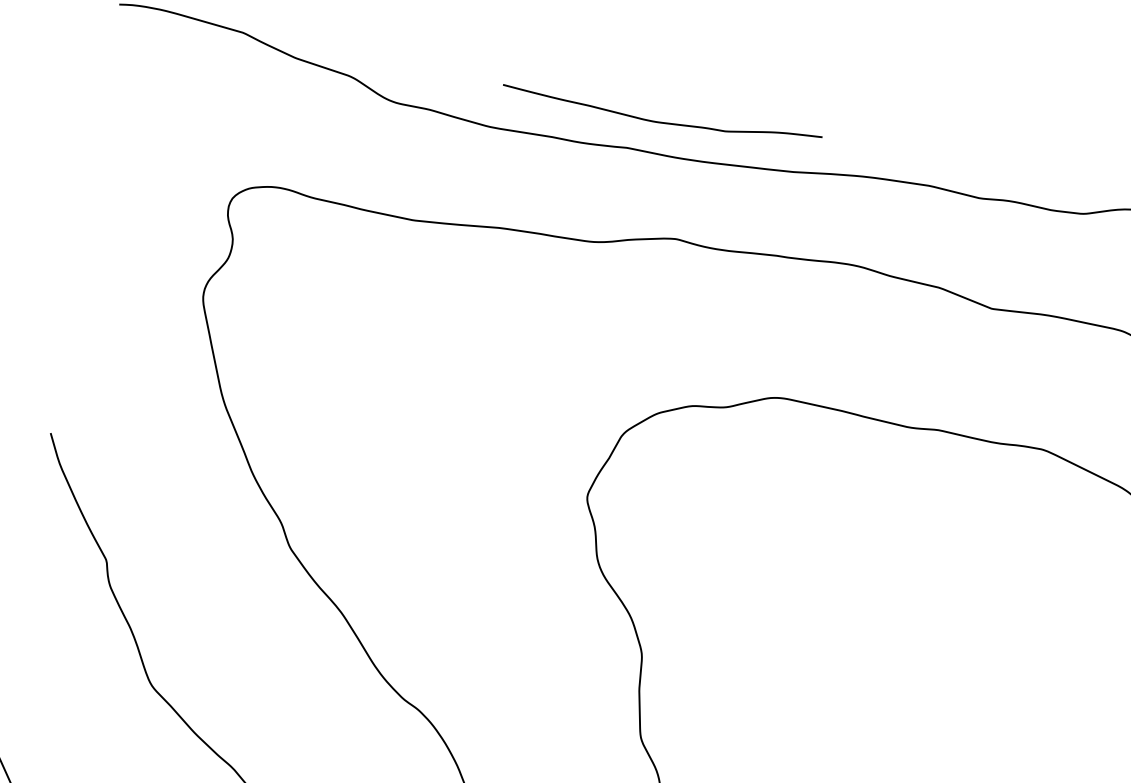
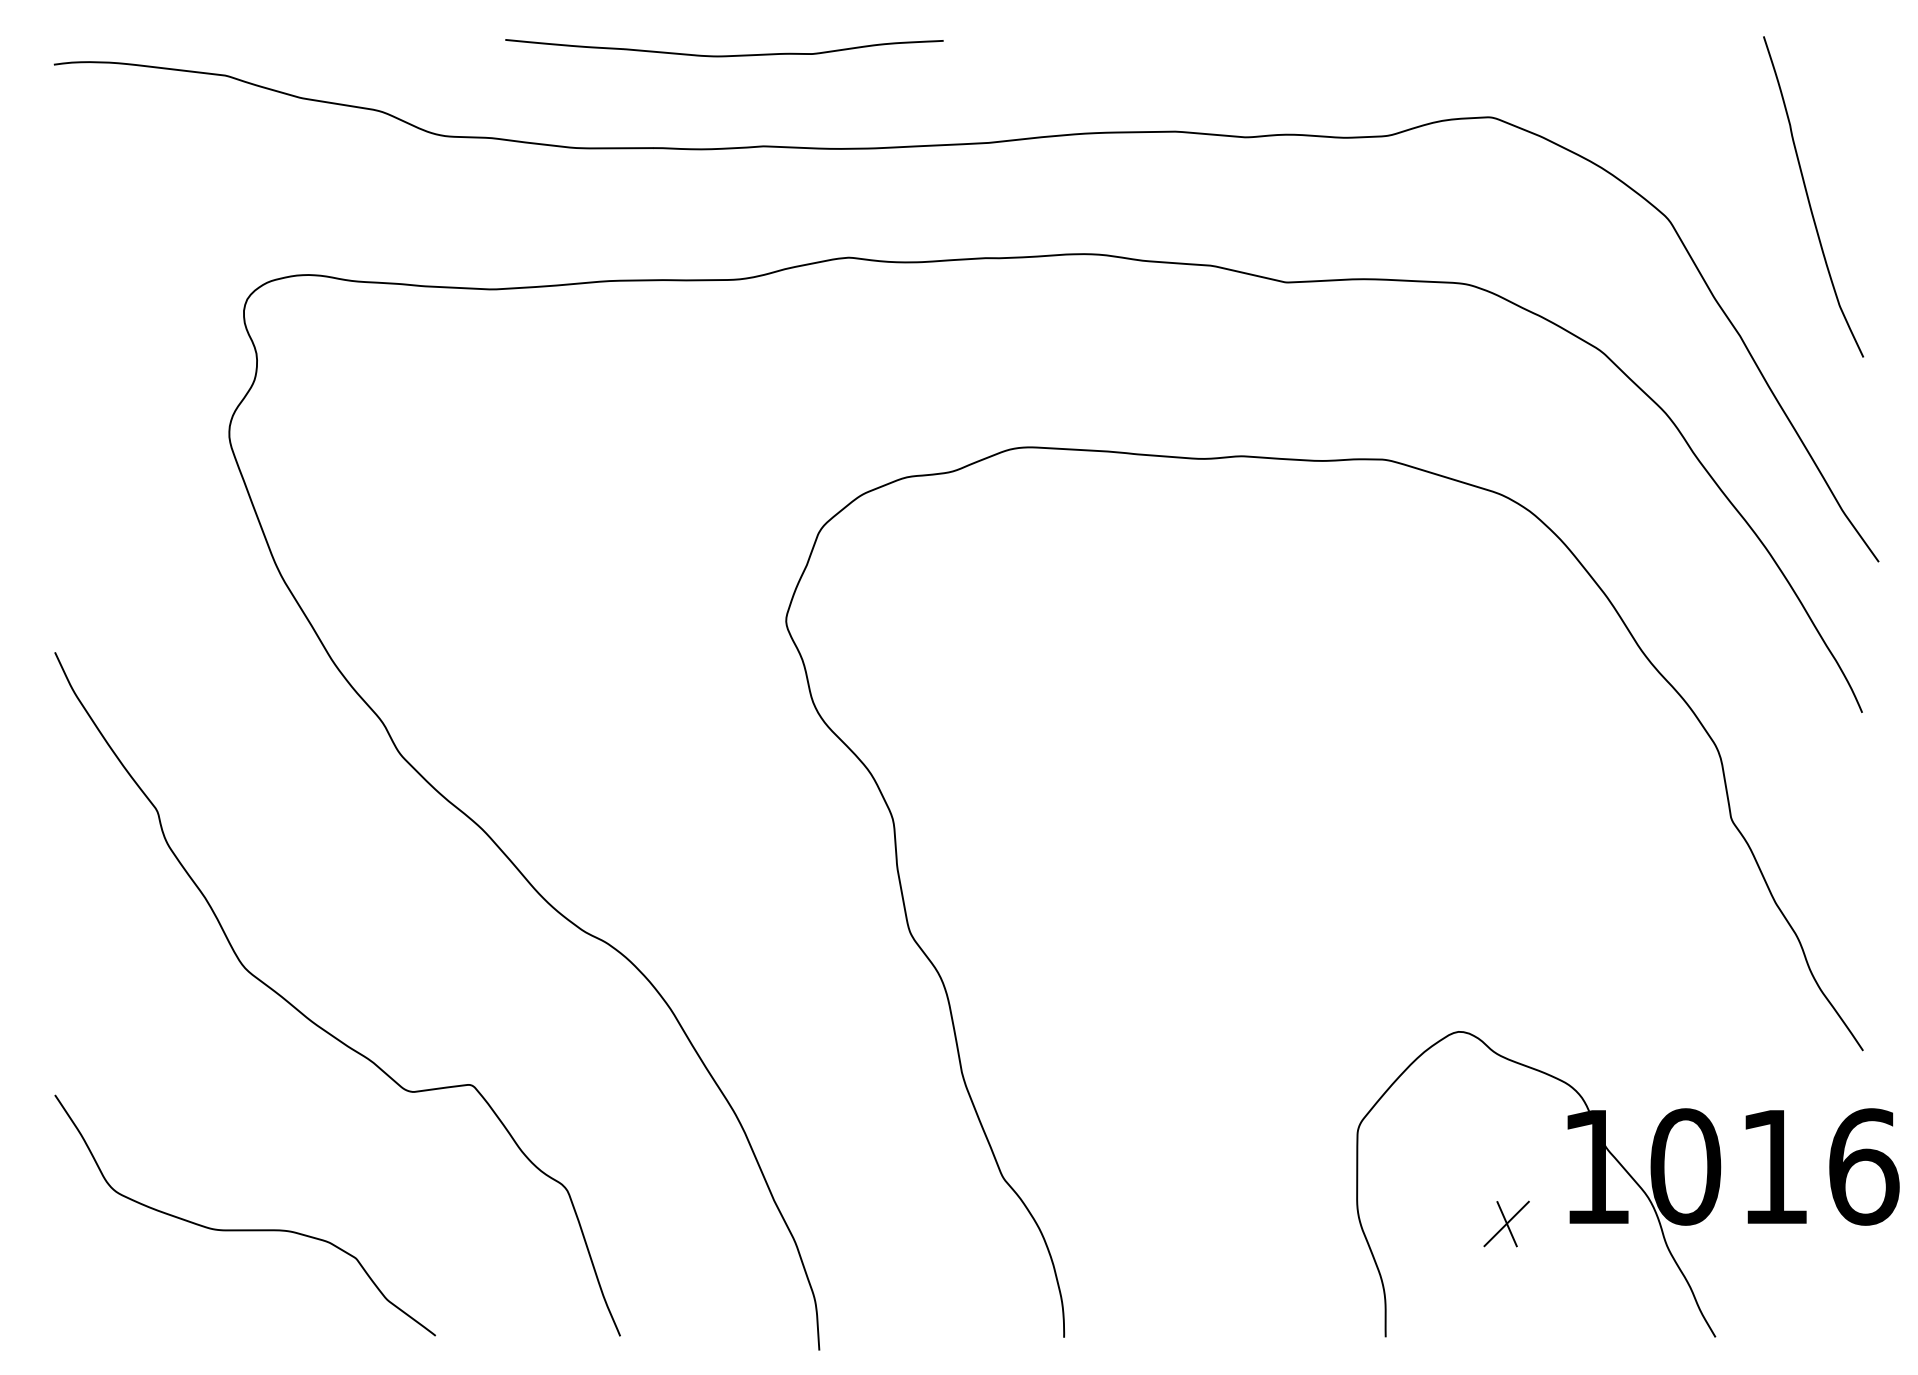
curve: (661, 122) -> (724, 55), moved

